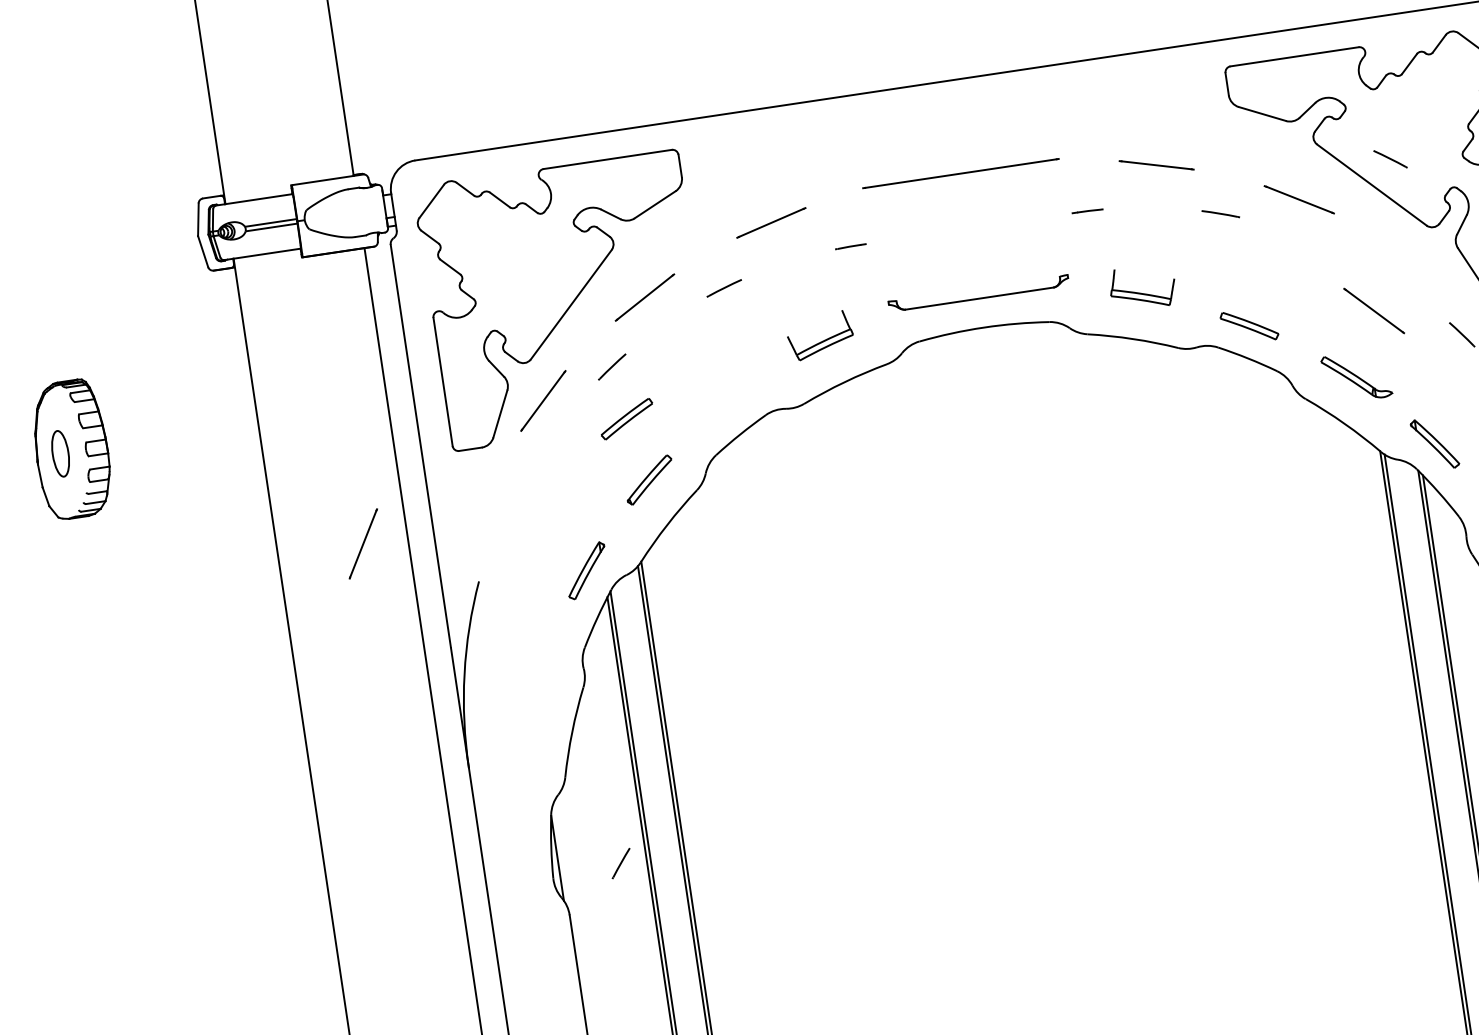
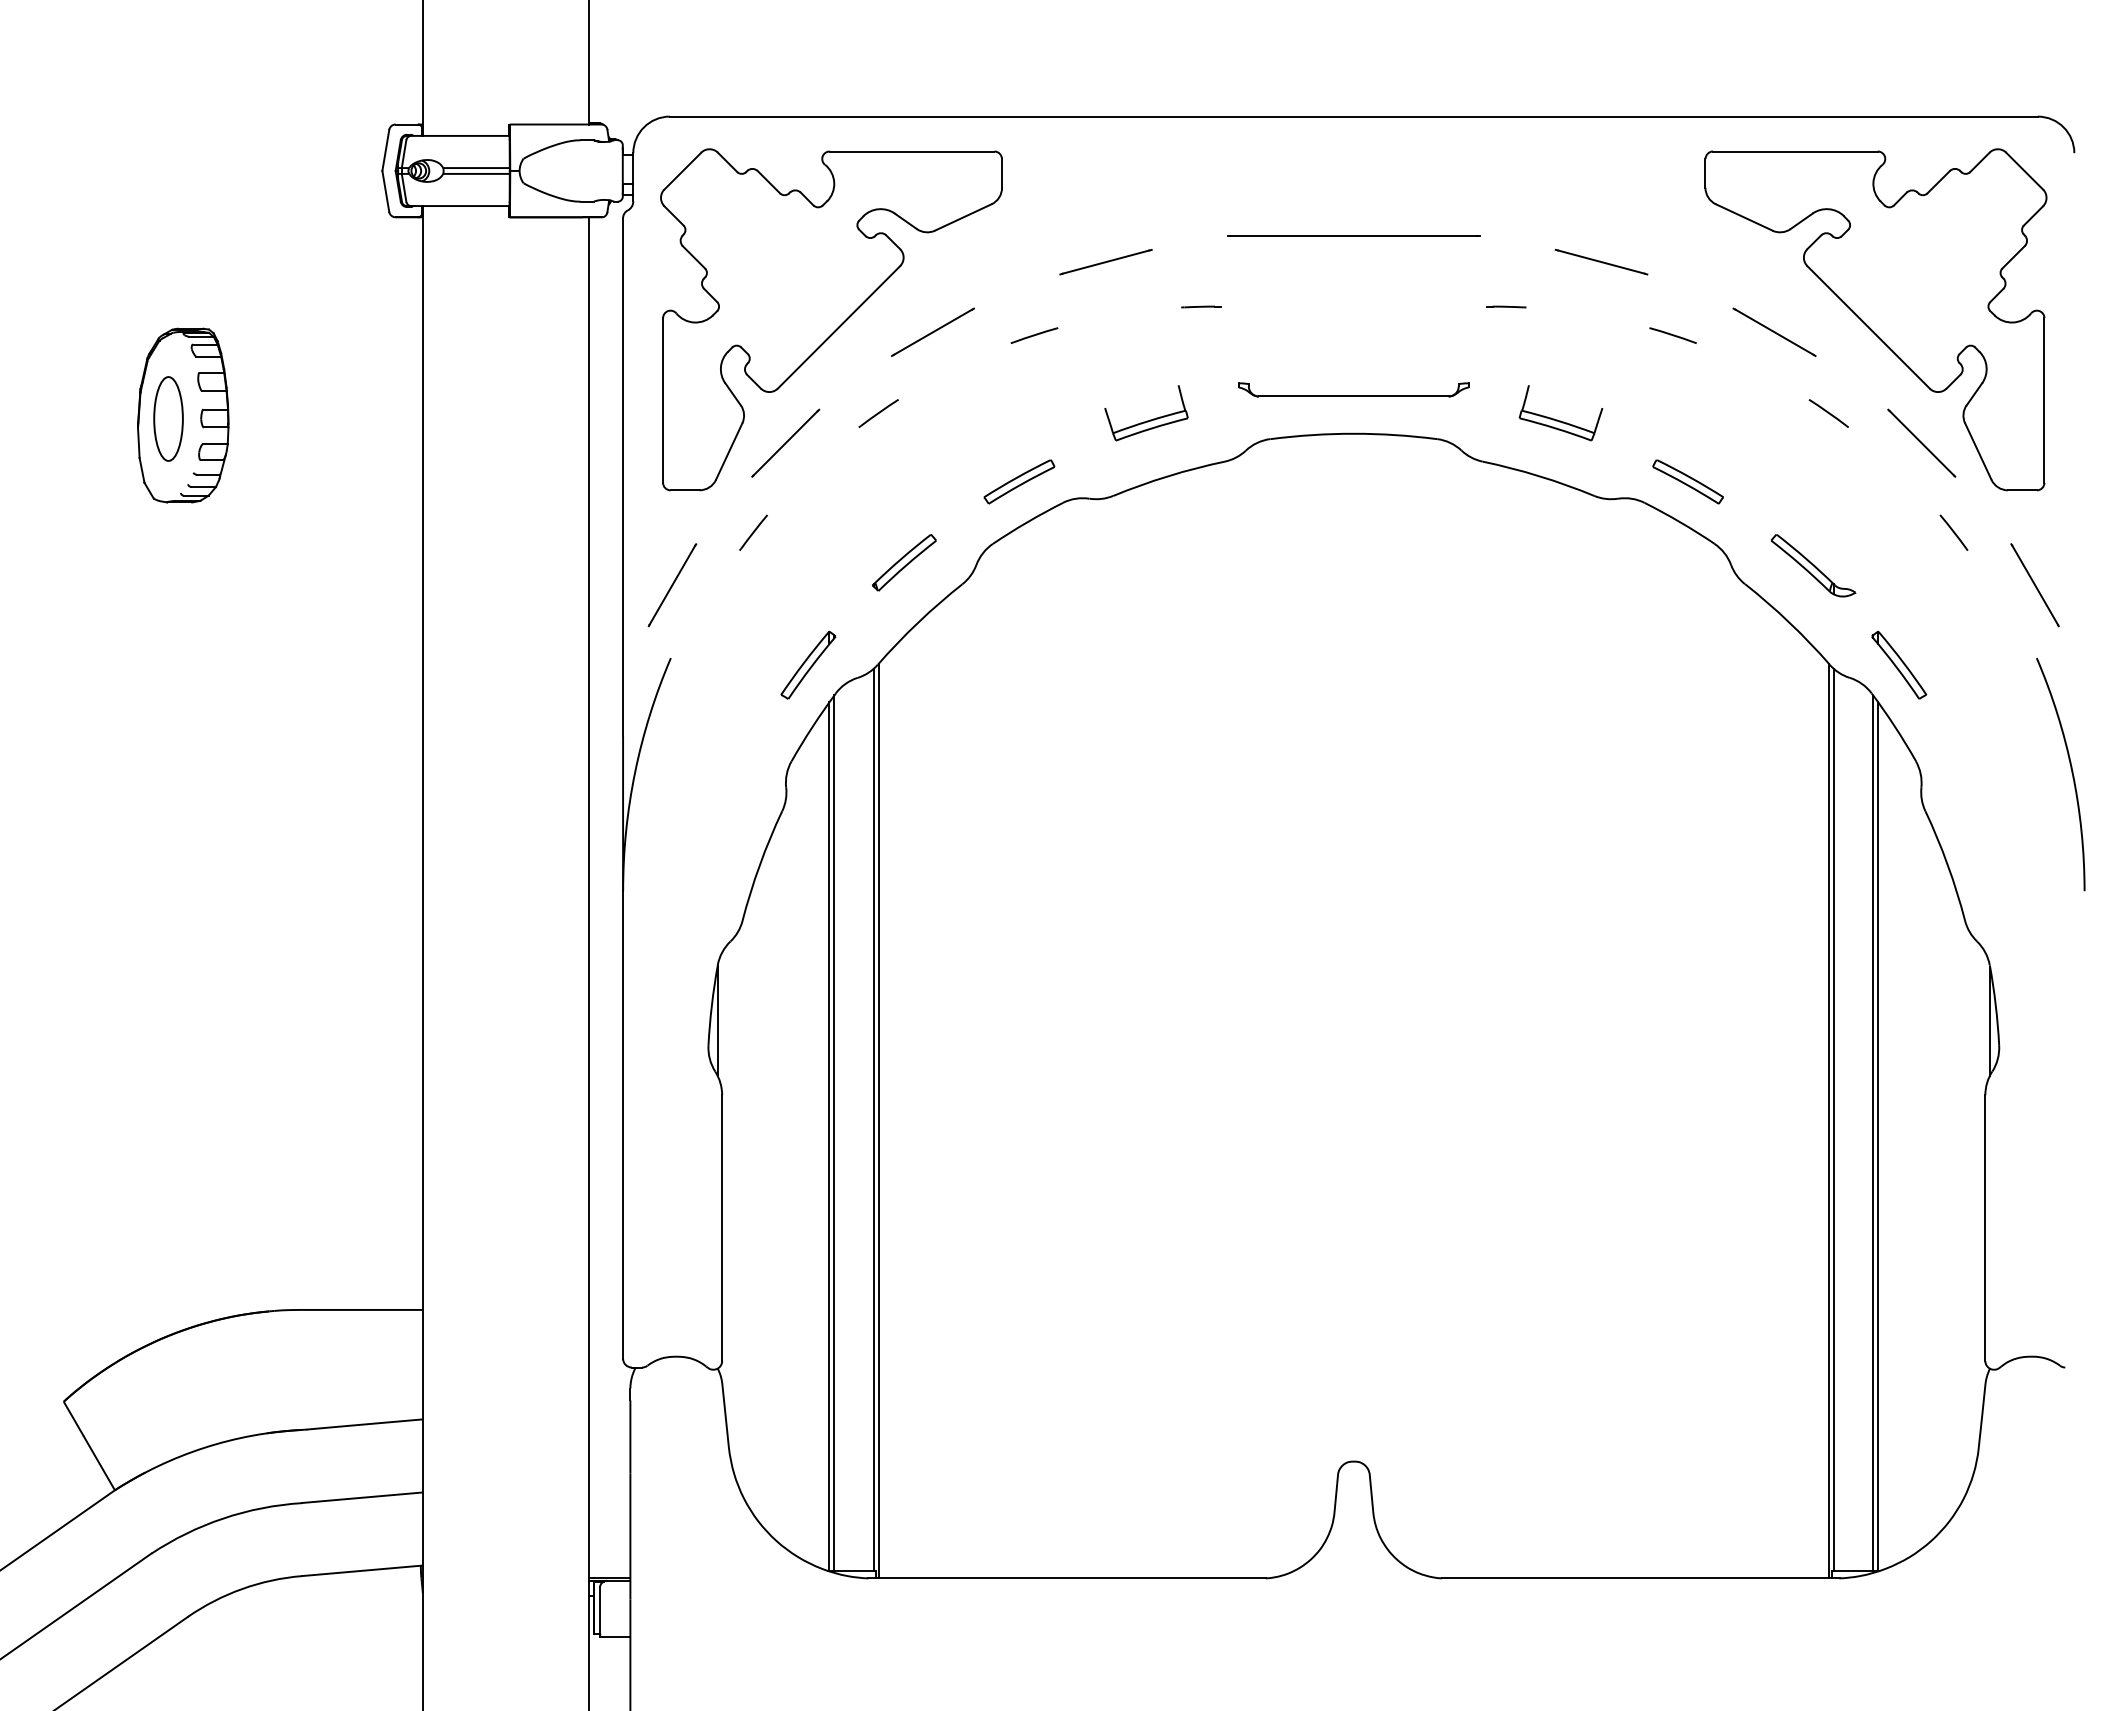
line: (1390, 159) -> (1828, 413), moved
line: (1373, 310) -> (1921, 442), moved
part: (626, 418) -> (1019, 481), moved
part: (60, 453) -> (168, 418), size x1.43
line: (363, 544) -> (672, 585), moved
line: (621, 863) -> (753, 532), moved

